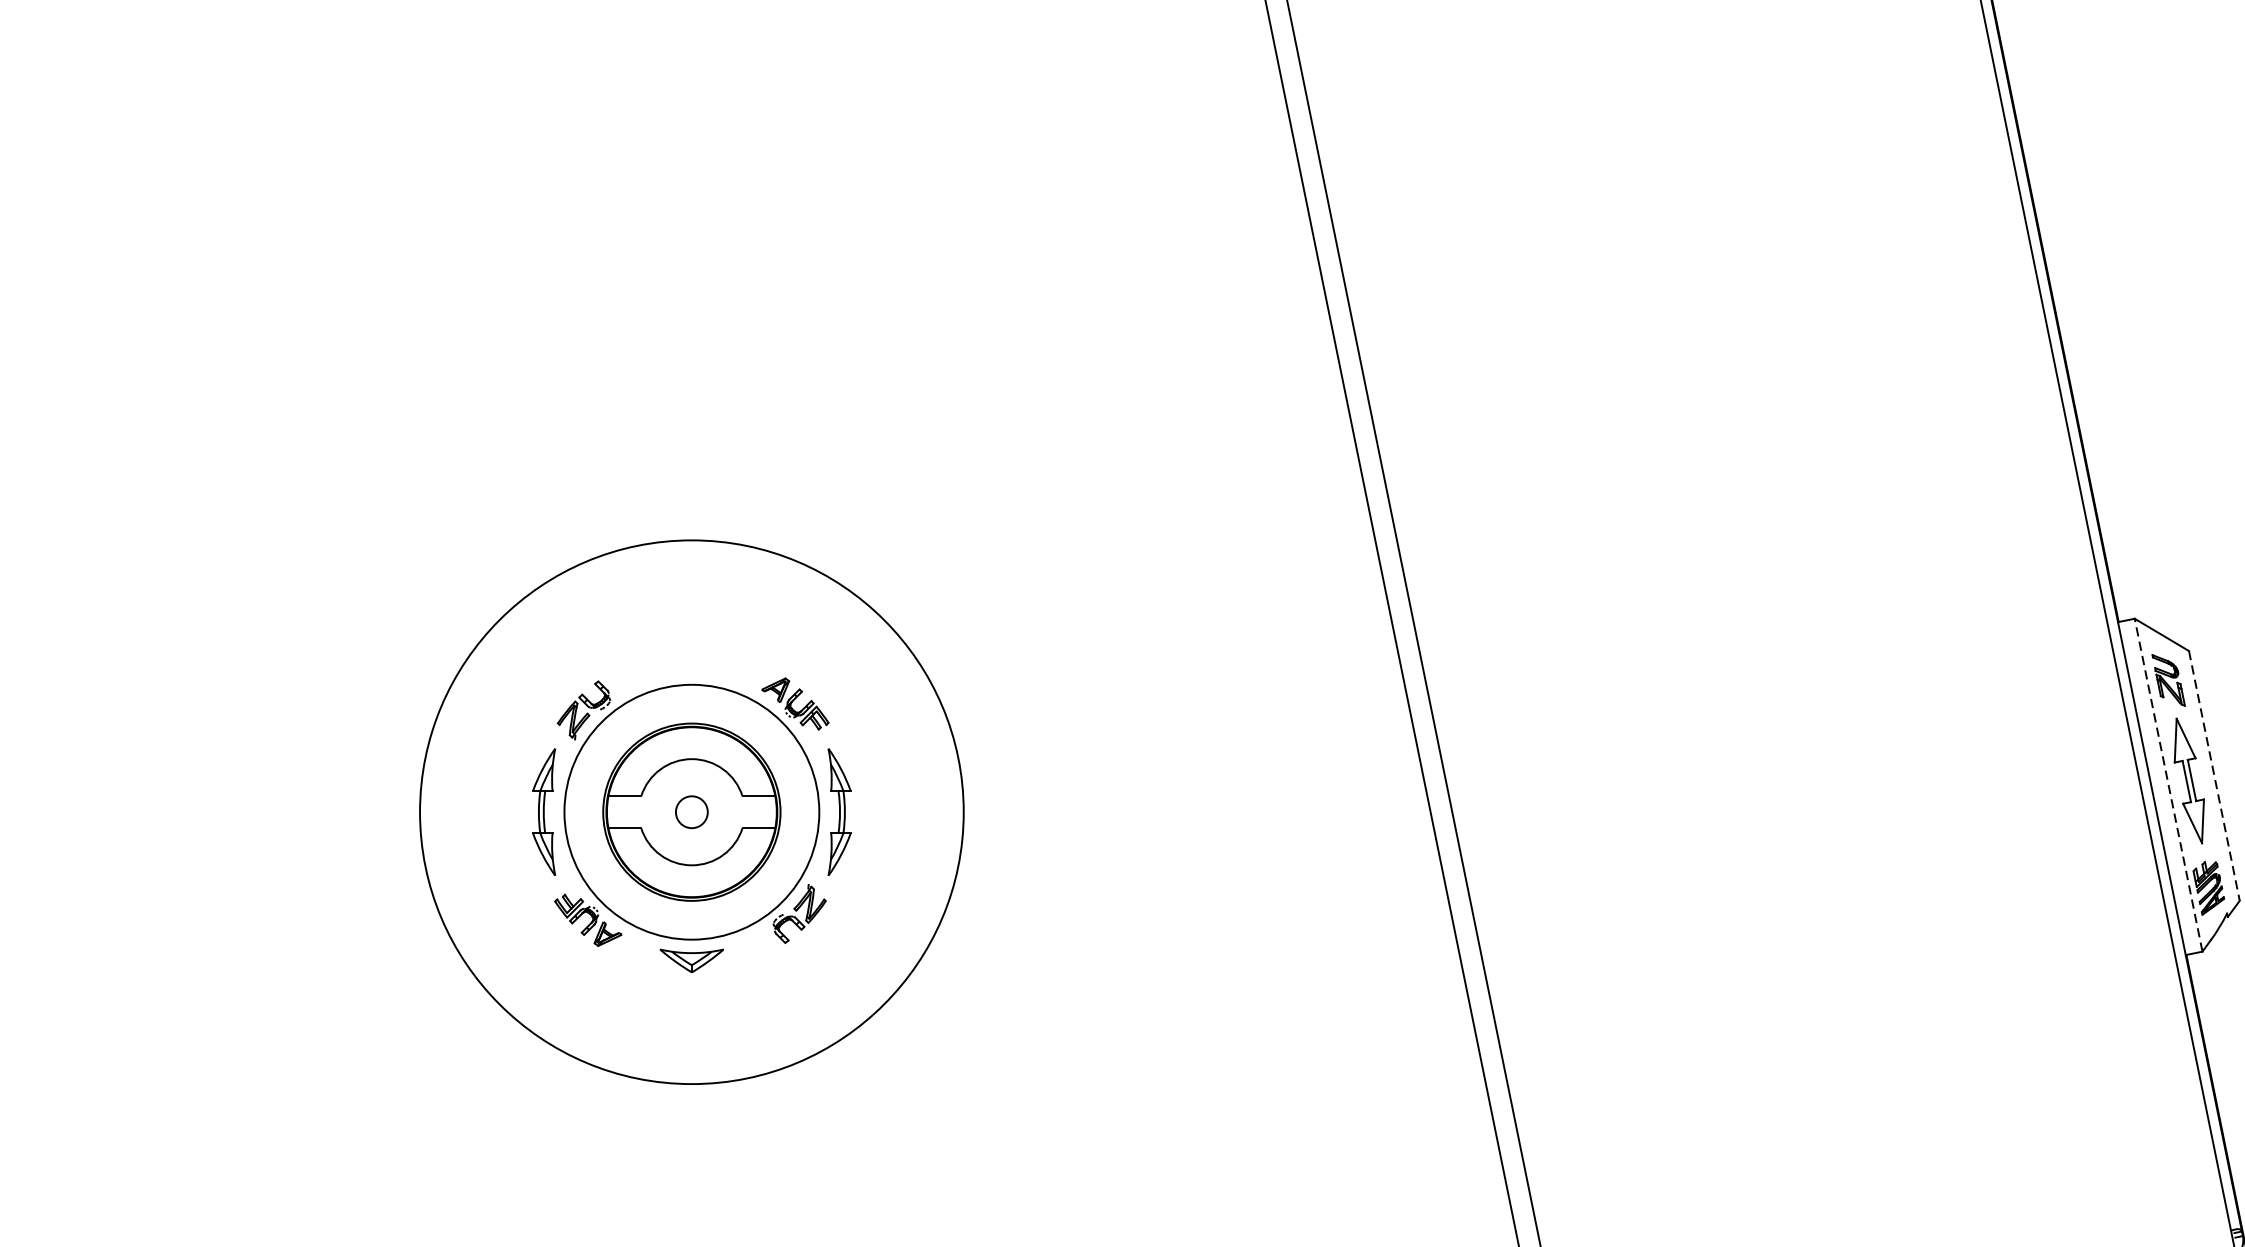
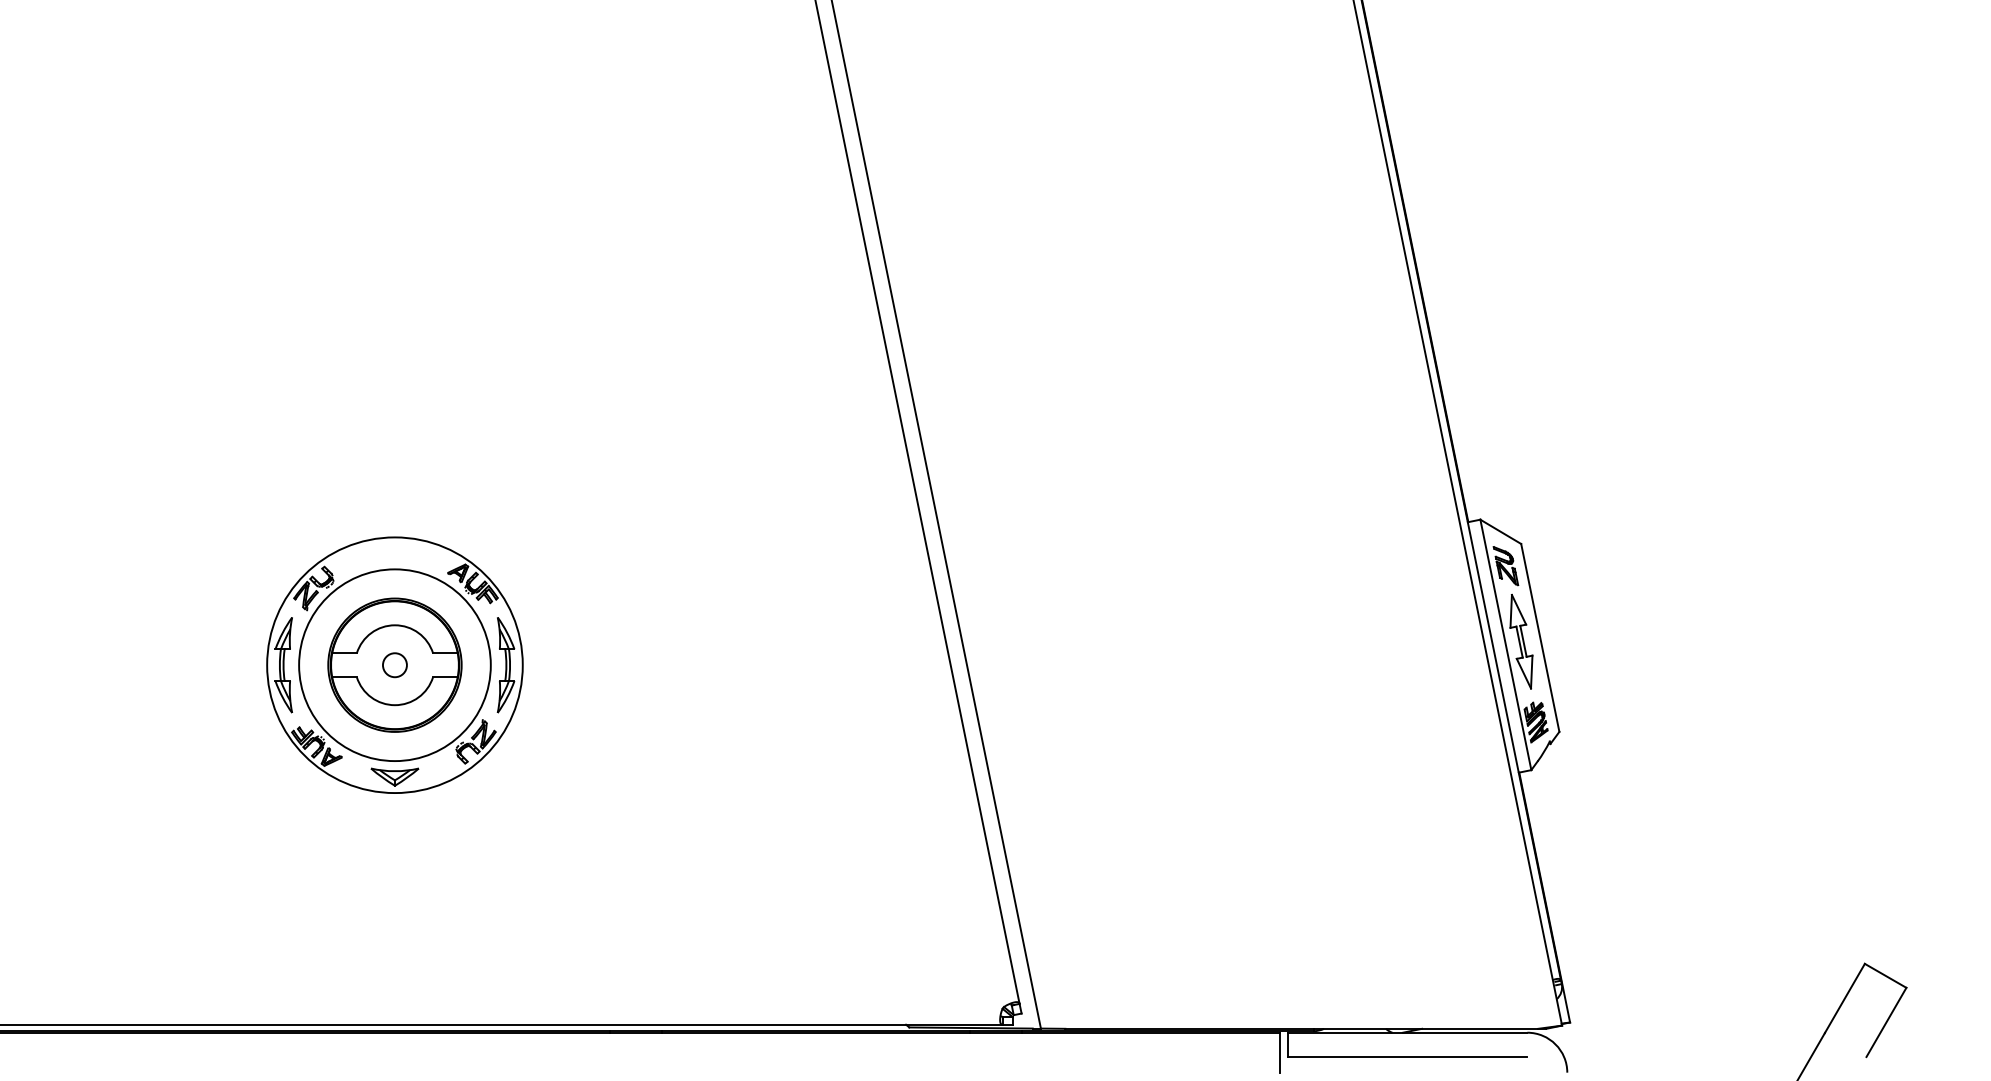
line: (2214, 775) -> (1540, 637), dashed -> solid
line: (2168, 784) -> (1505, 644), dashed -> solid
circle: (691, 812) -> (394, 665), size x0.62

